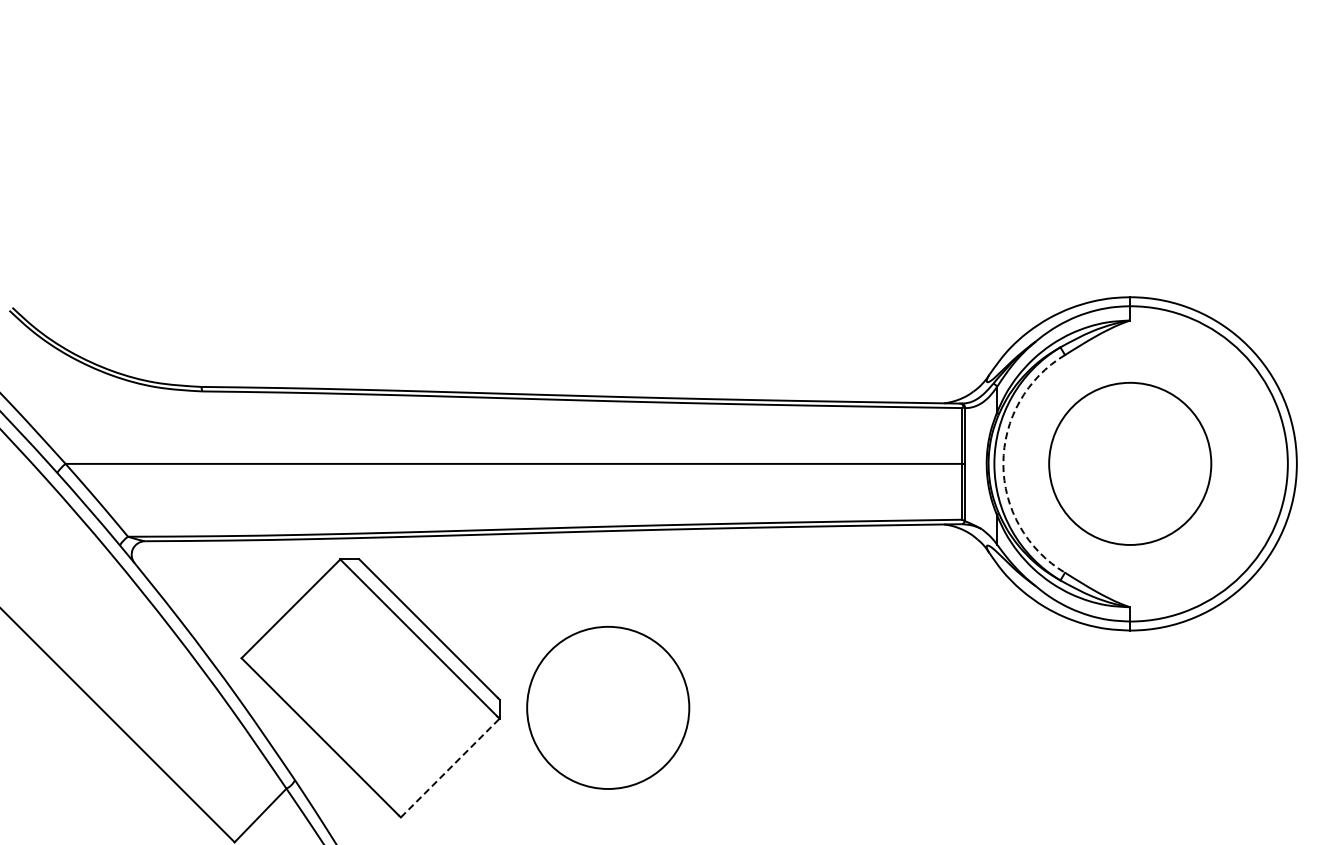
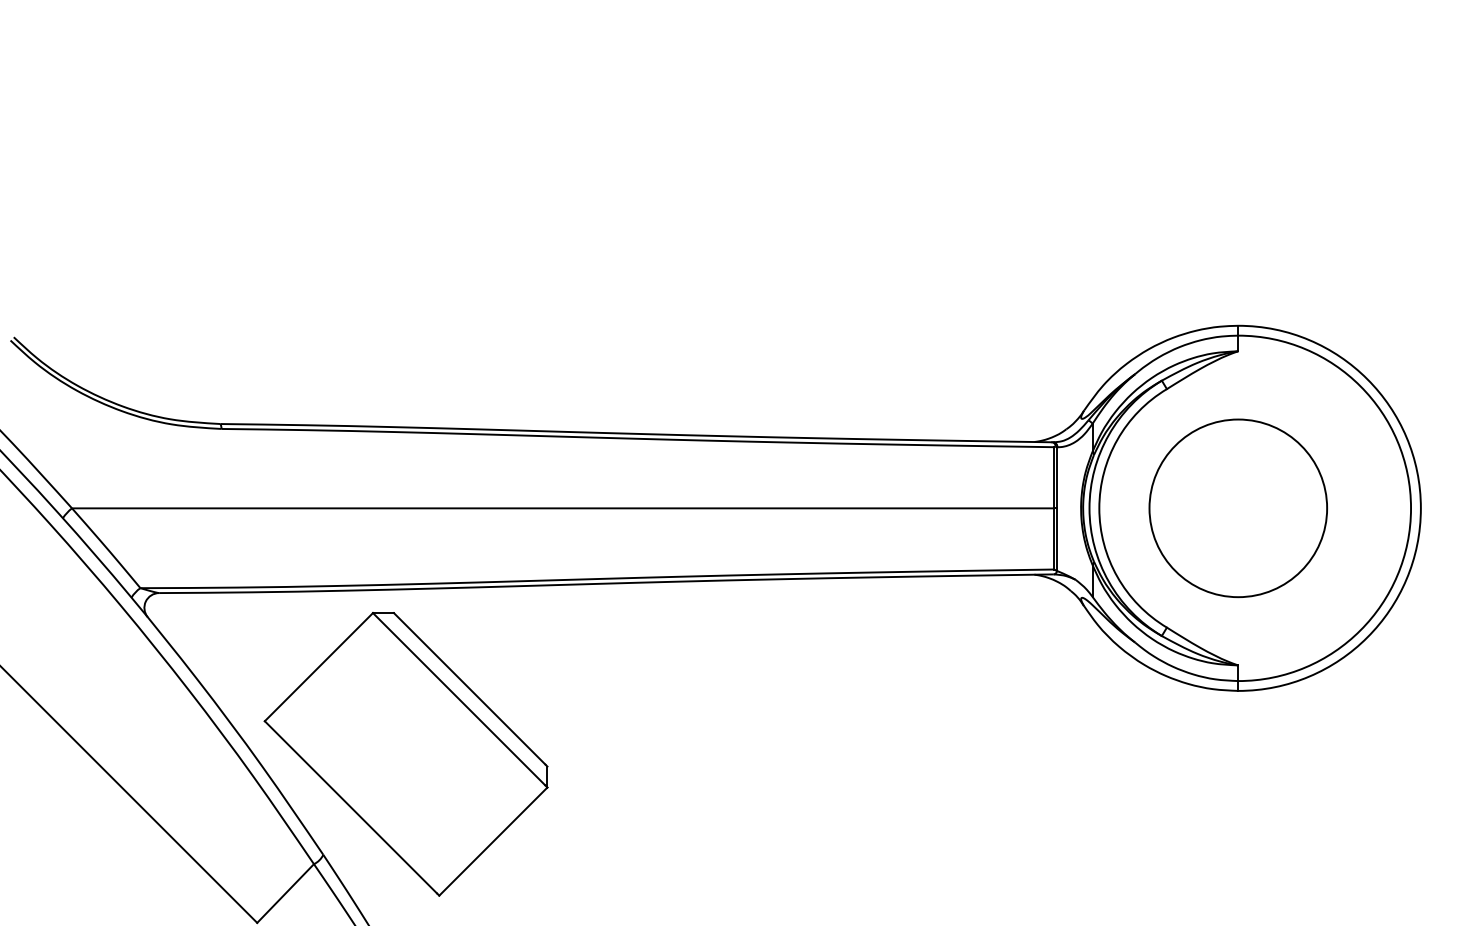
arc: (1003, 463) -> (1099, 507), dashed -> solid
circle: (608, 707) -> (666, 775), removed
line: (450, 768) -> (493, 842), dashed -> solid

